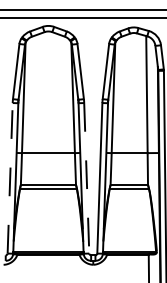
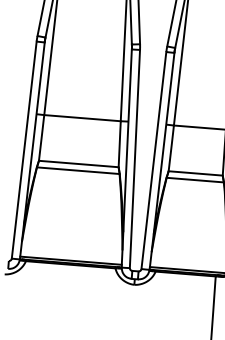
line: (10, 177) -> (24, 148), dashed -> solid
line: (86, 178) -> (134, 159), dashed -> solid

